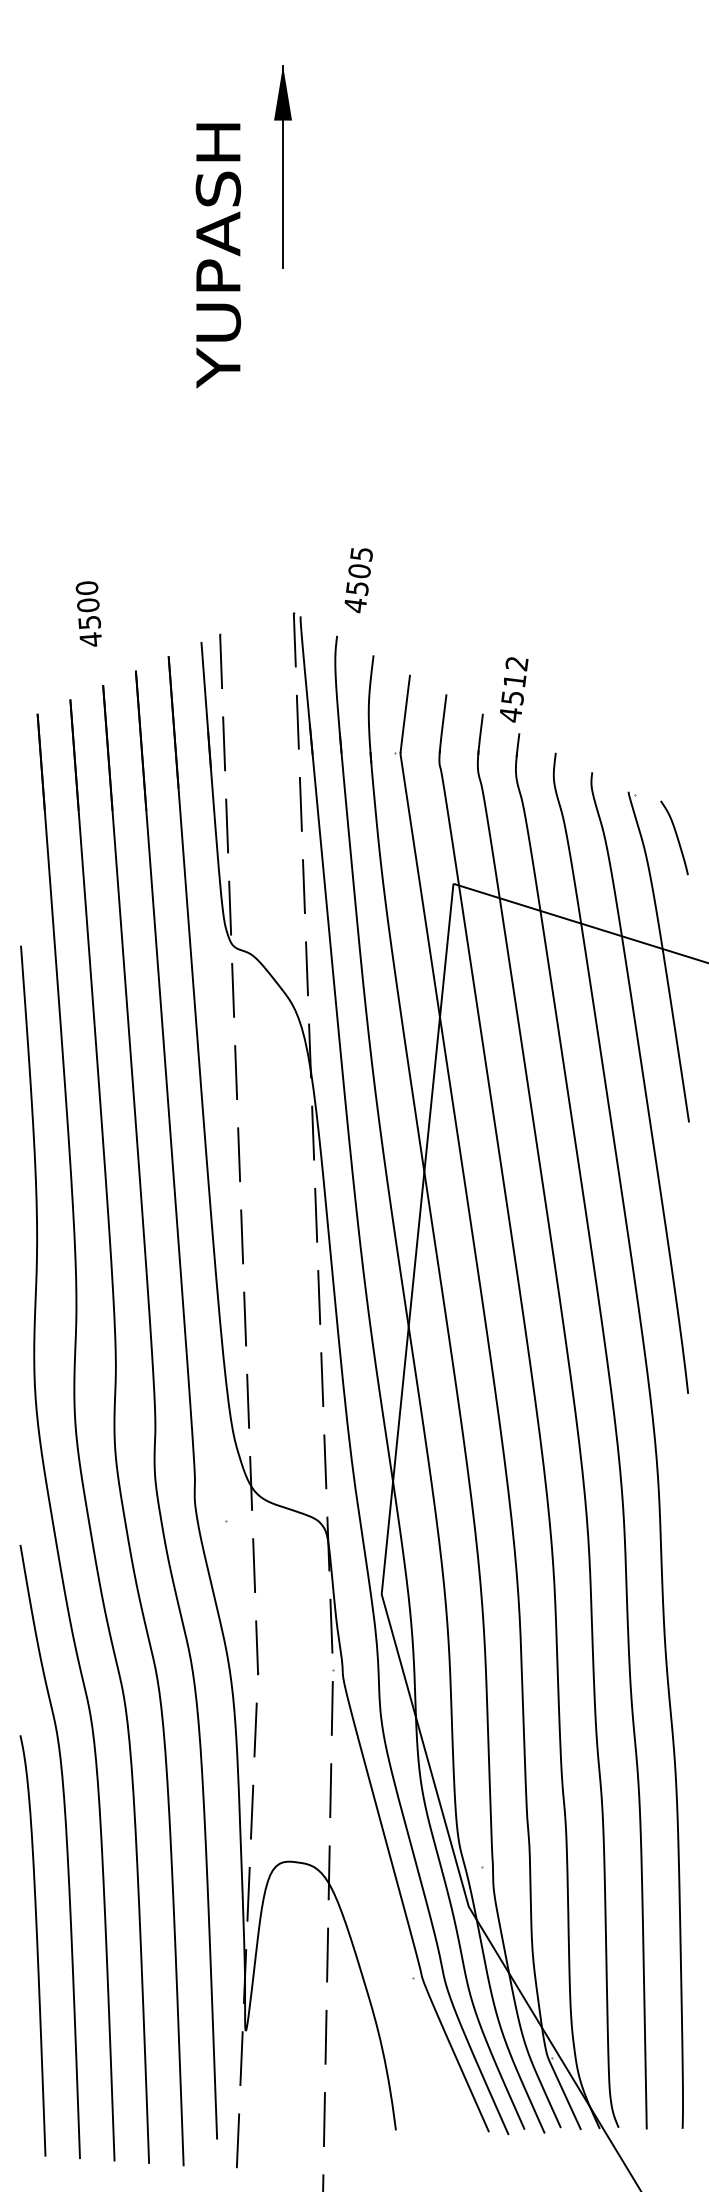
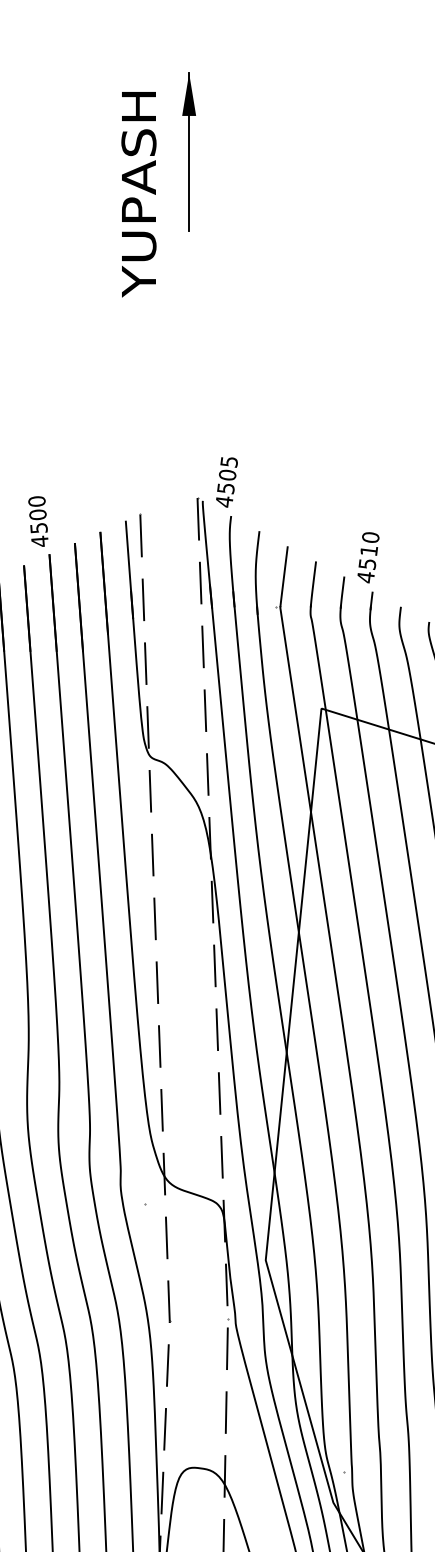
text: (218, 255) -> (139, 194), moved
text: (358, 580) -> (226, 482), moved
text: (88, 613) -> (38, 521), moved
text: (516, 663) -> (370, 537), 4512 -> 4510

